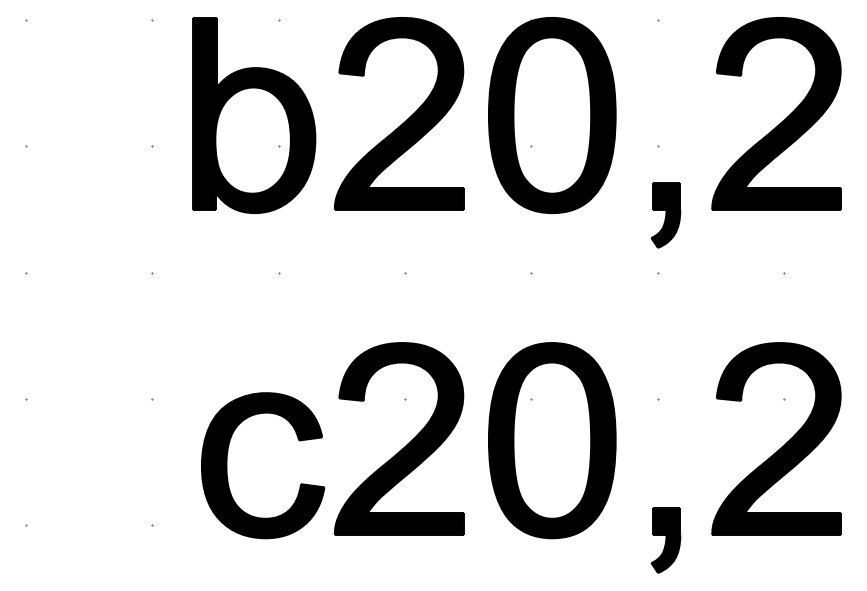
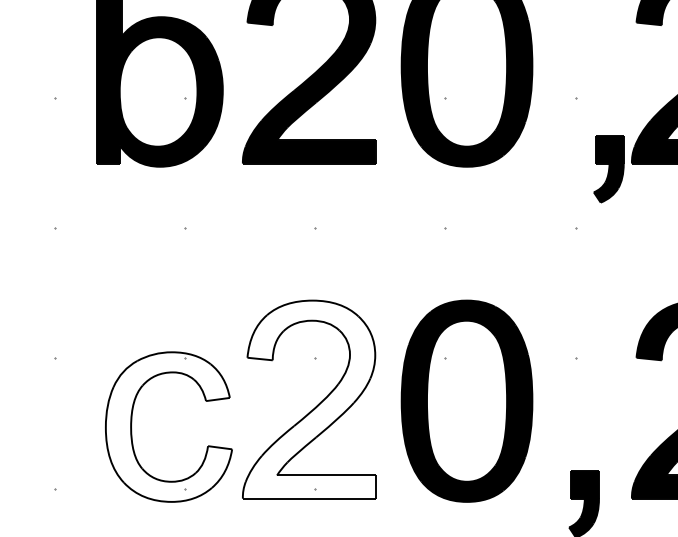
part: (665, 215) -> (608, 169), moved
fill: (398, 439) -> (308, 400), removed
fill: (262, 465) -> (168, 426), removed

